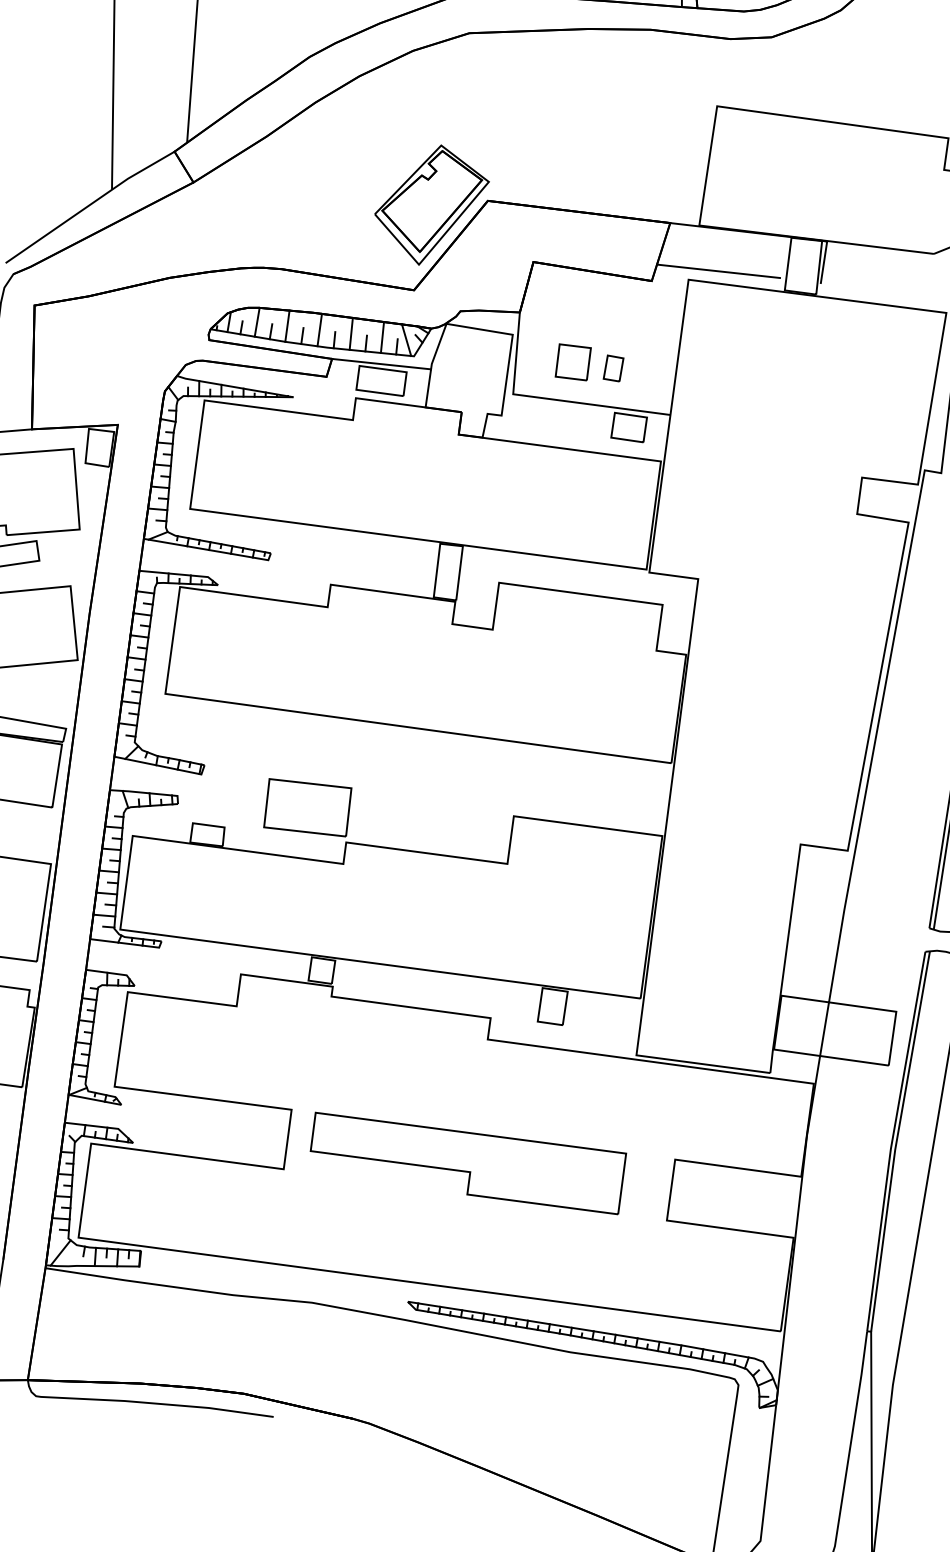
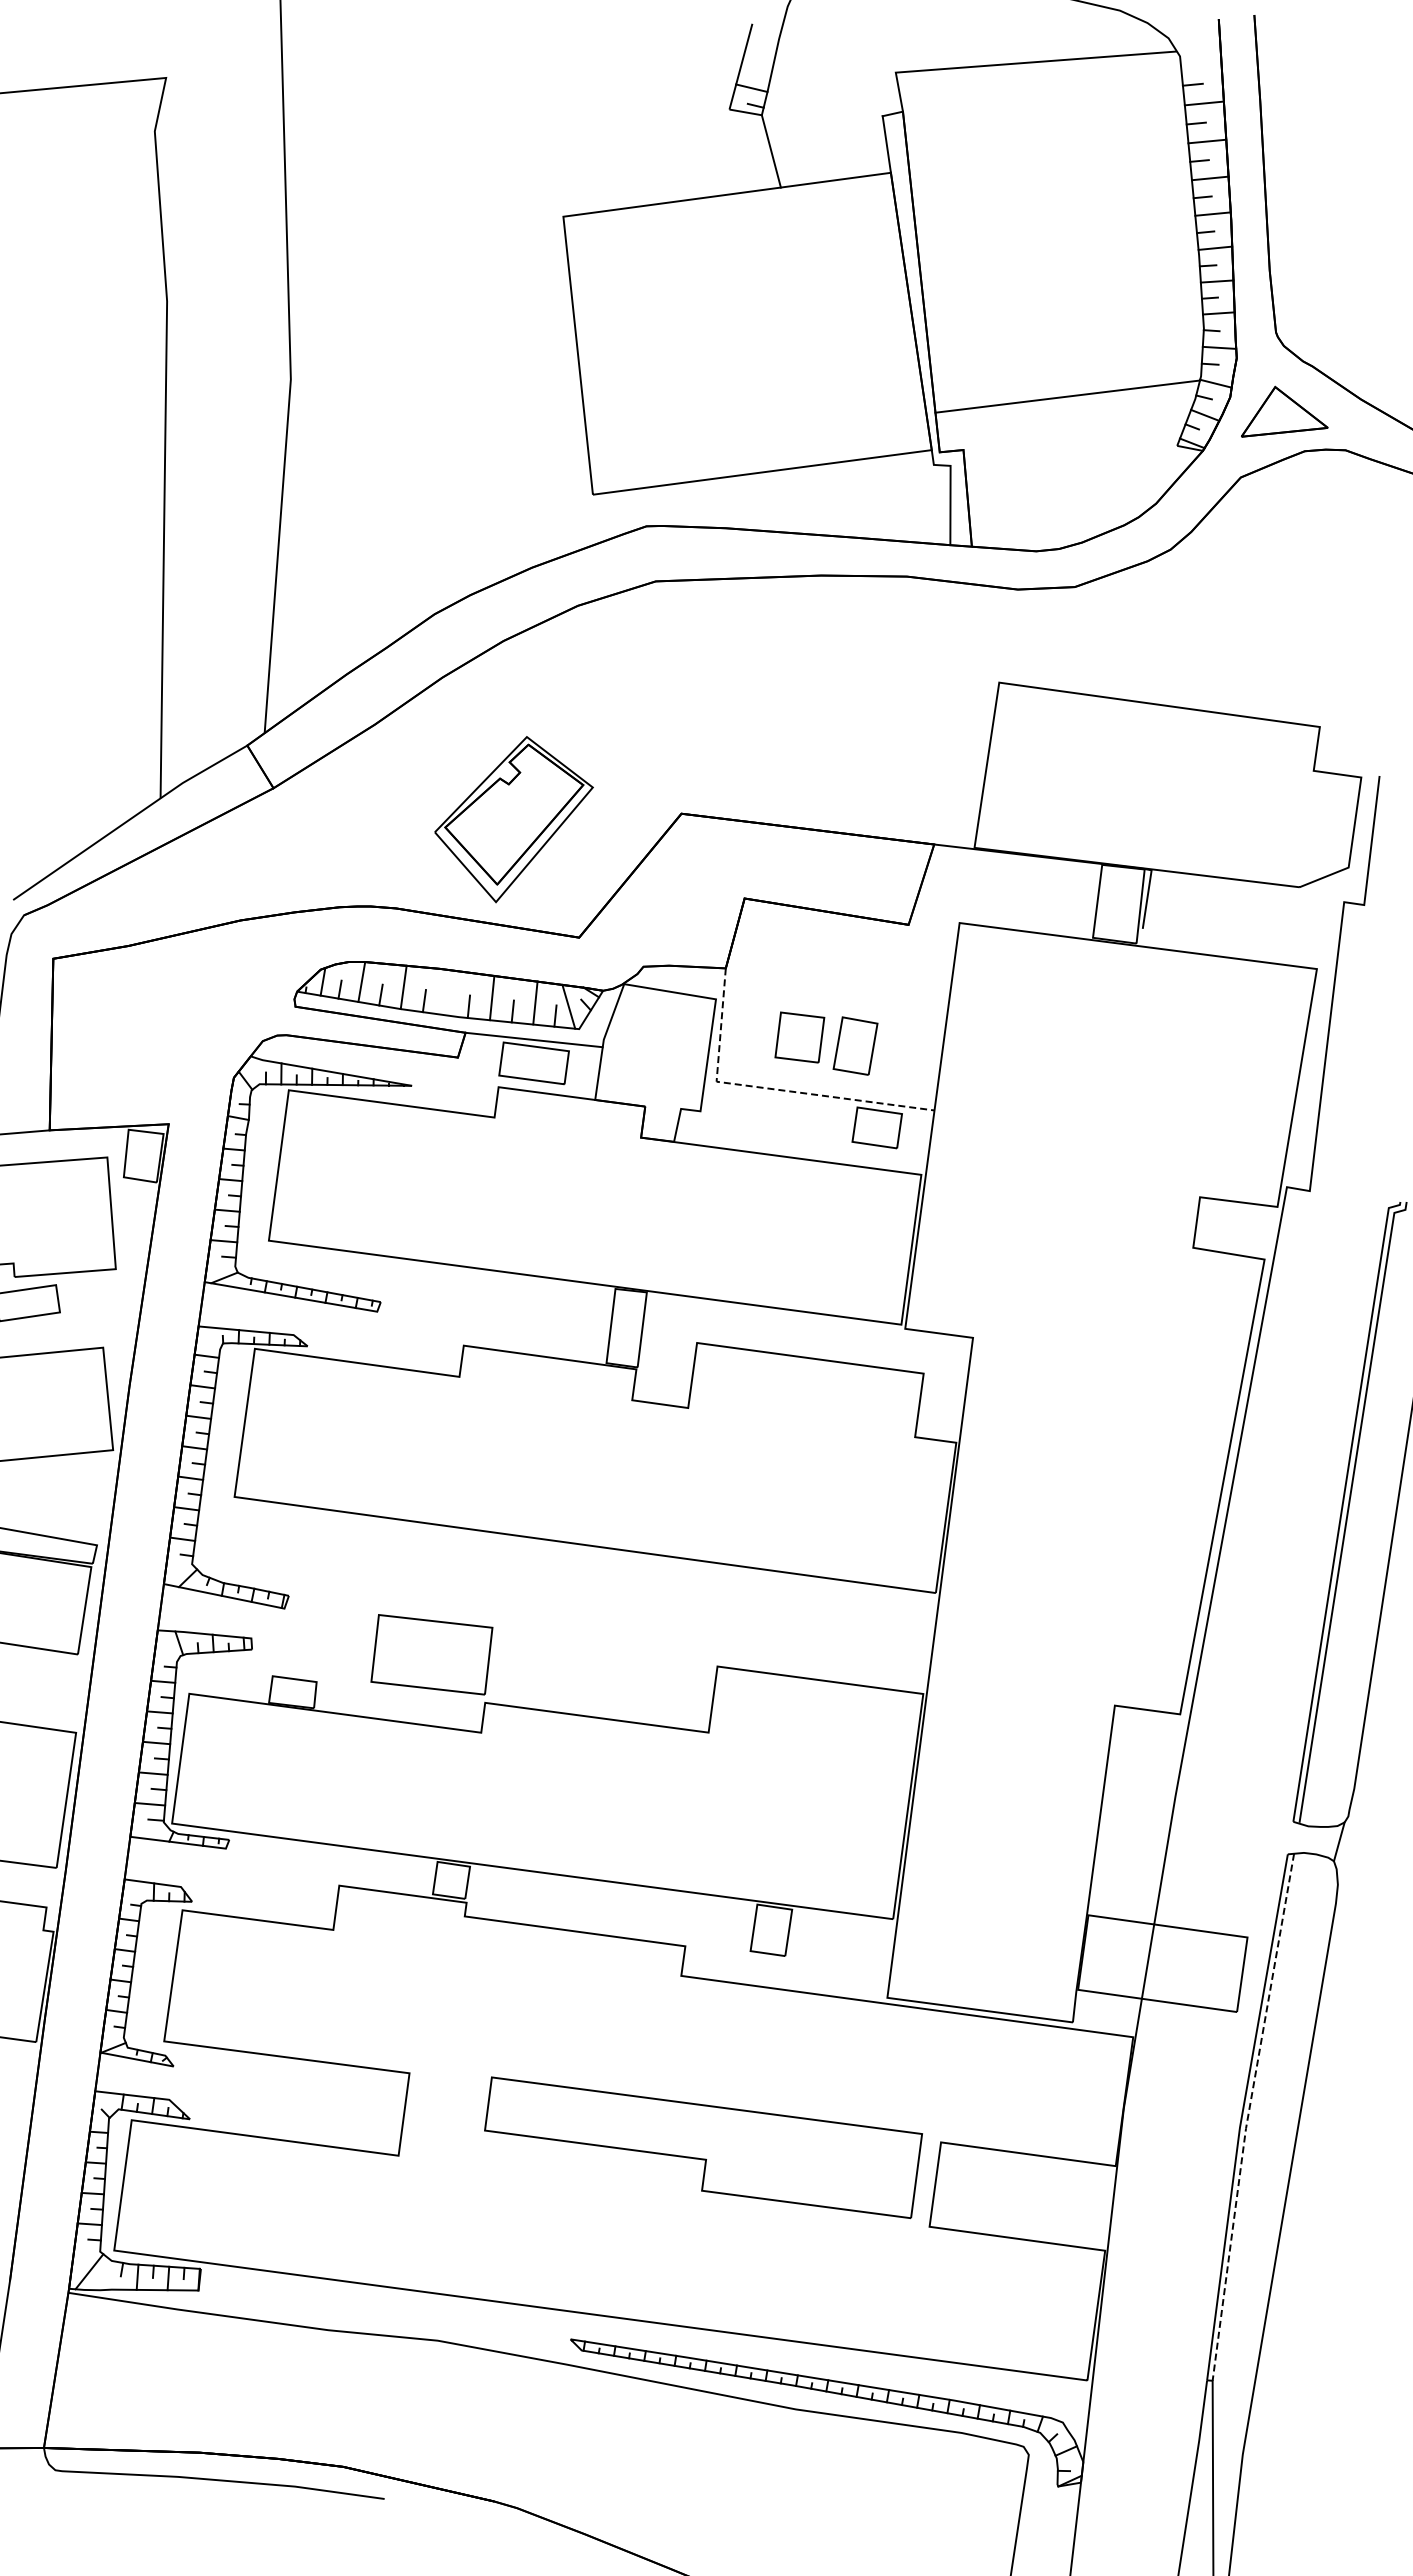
part: (431, 205) -> (513, 819), moved
line: (718, 271) -> (1000, 911), removed
line: (319, 329) -> (448, 992), removed
part: (613, 368) -> (855, 1045), size x1.6
line: (551, 399) -> (769, 1088), solid -> dashed
line: (897, 1140) -> (1248, 2116), solid -> dashed
part: (468, 1163) -> (703, 2147), moved

